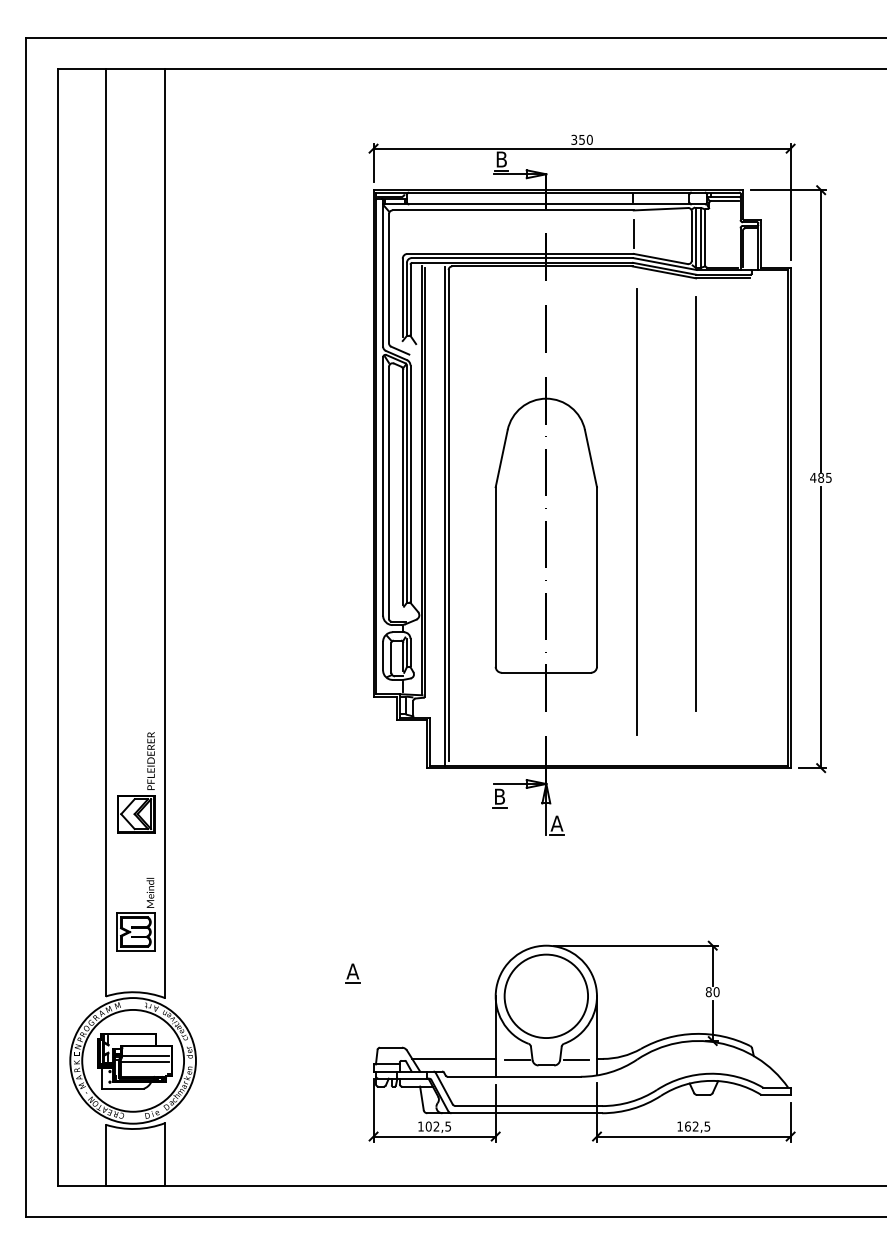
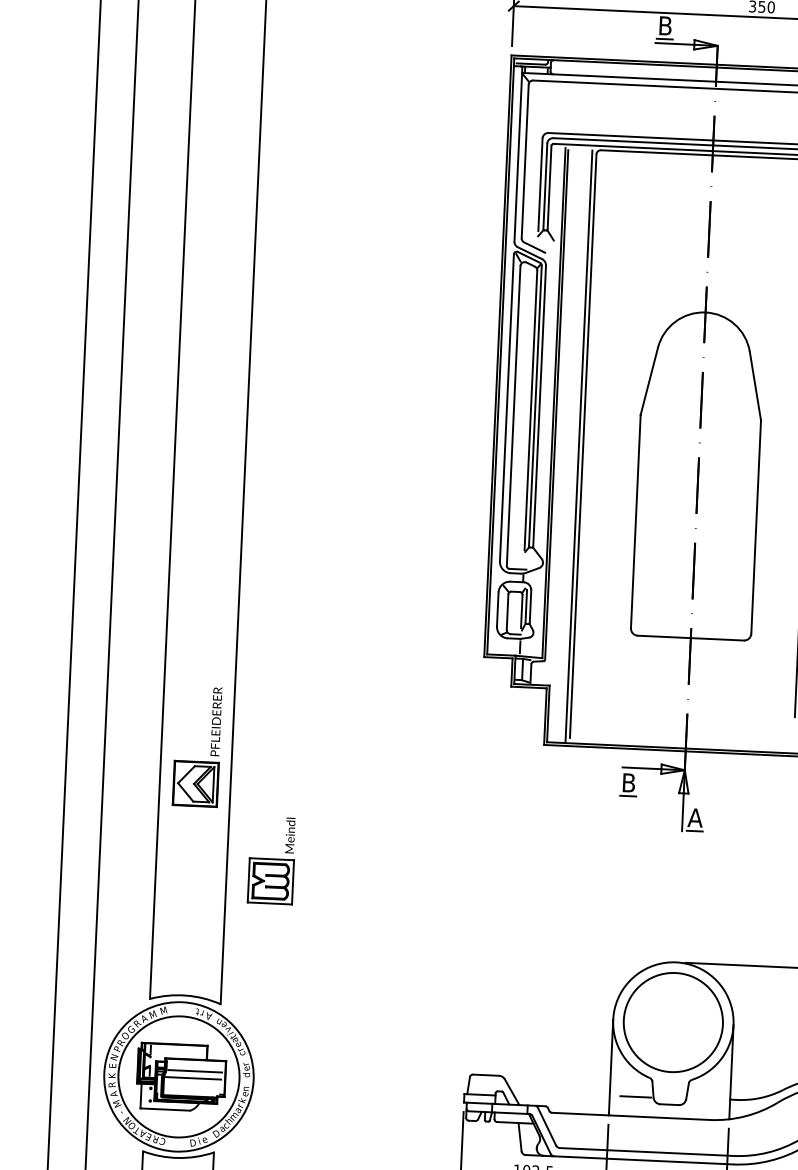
part: (135, 914) -> (271, 860), moved
part: (352, 973) -> (444, 984), removed
line: (453, 1058) -> (559, 1091), removed
line: (575, 1060) -> (704, 1100), removed

